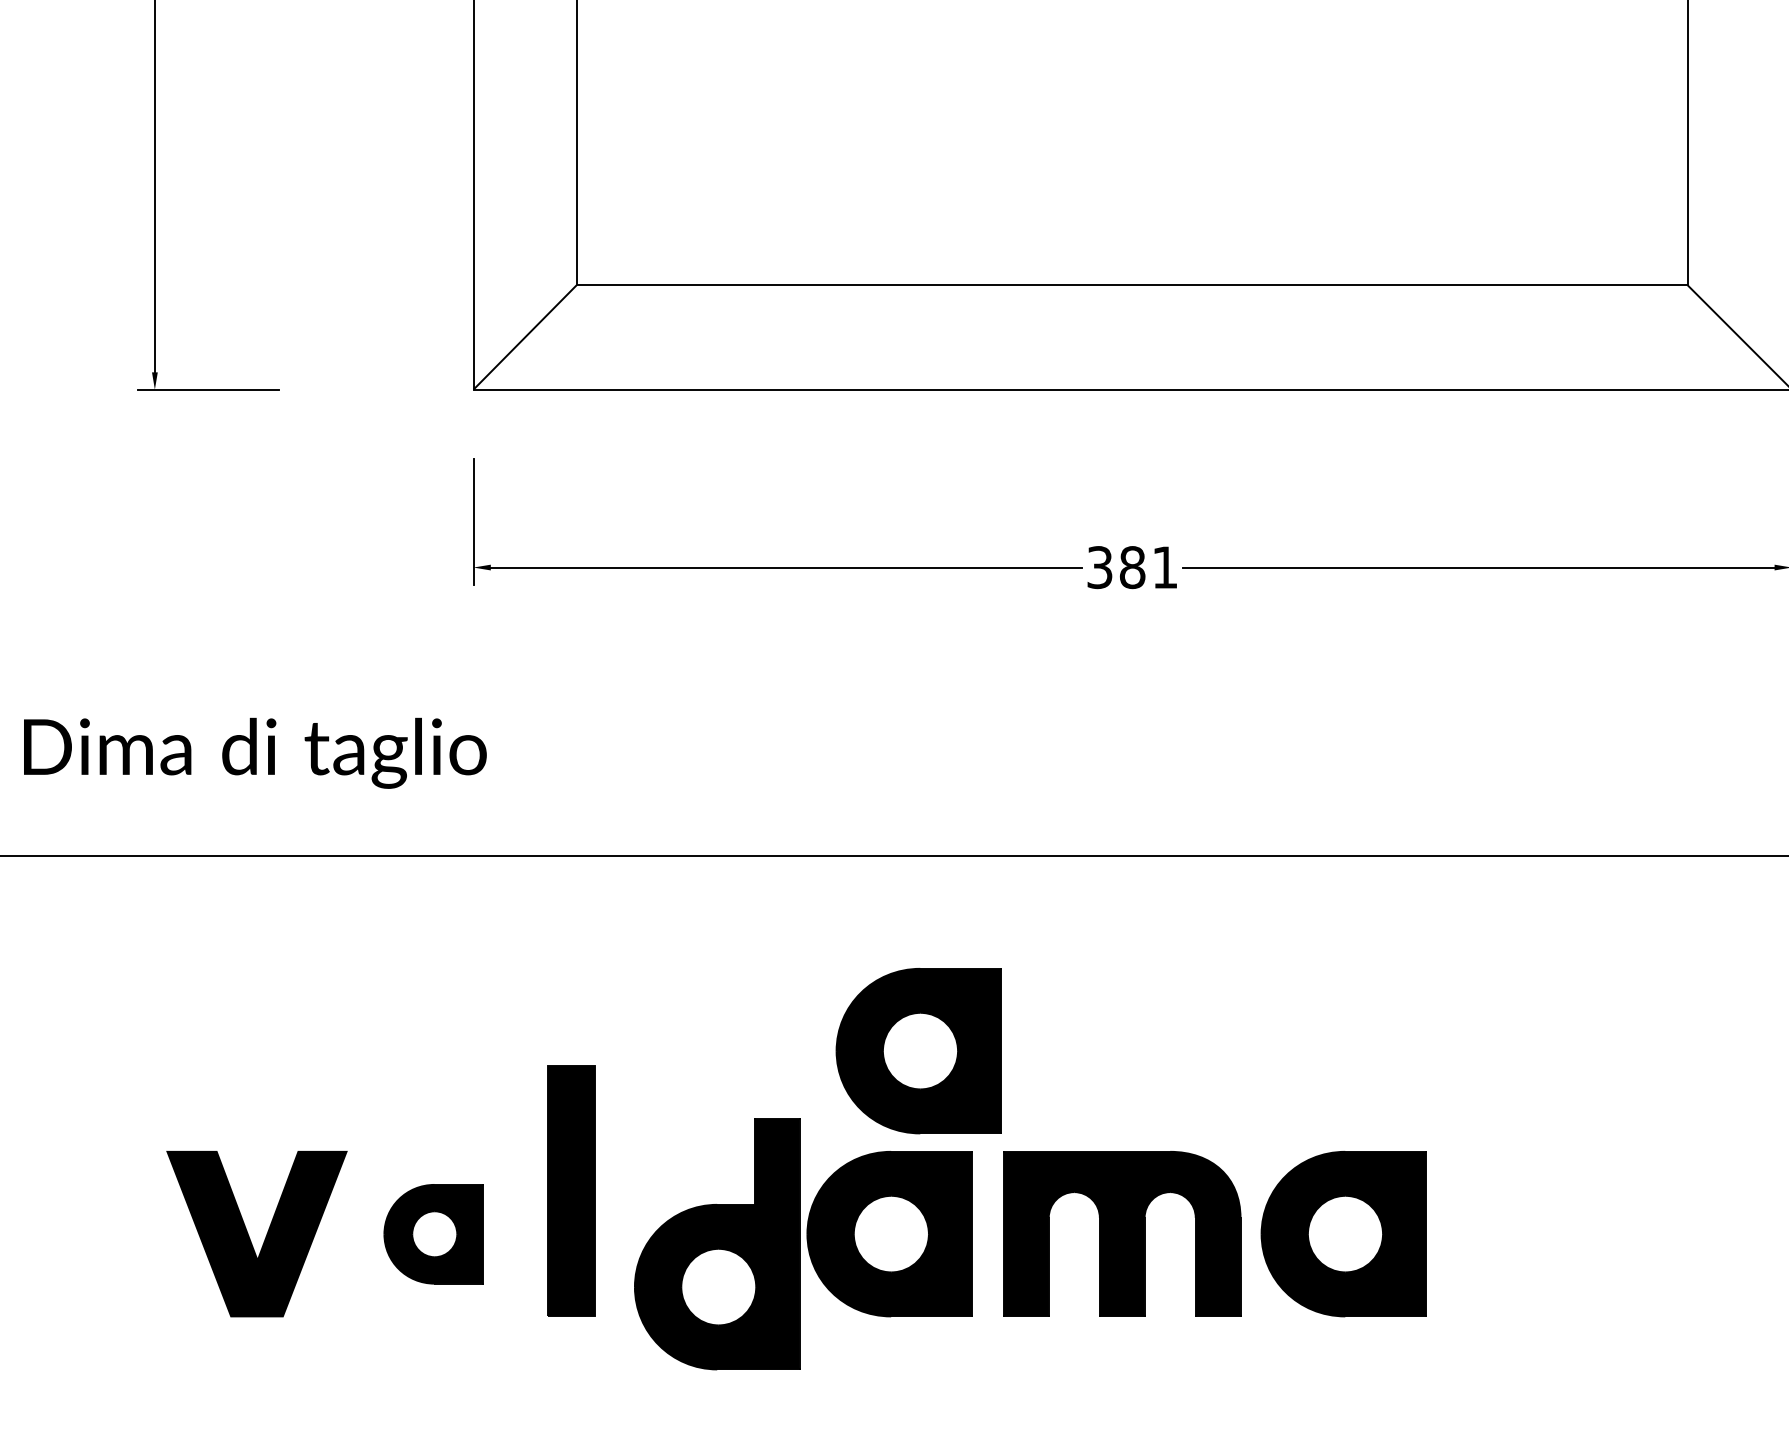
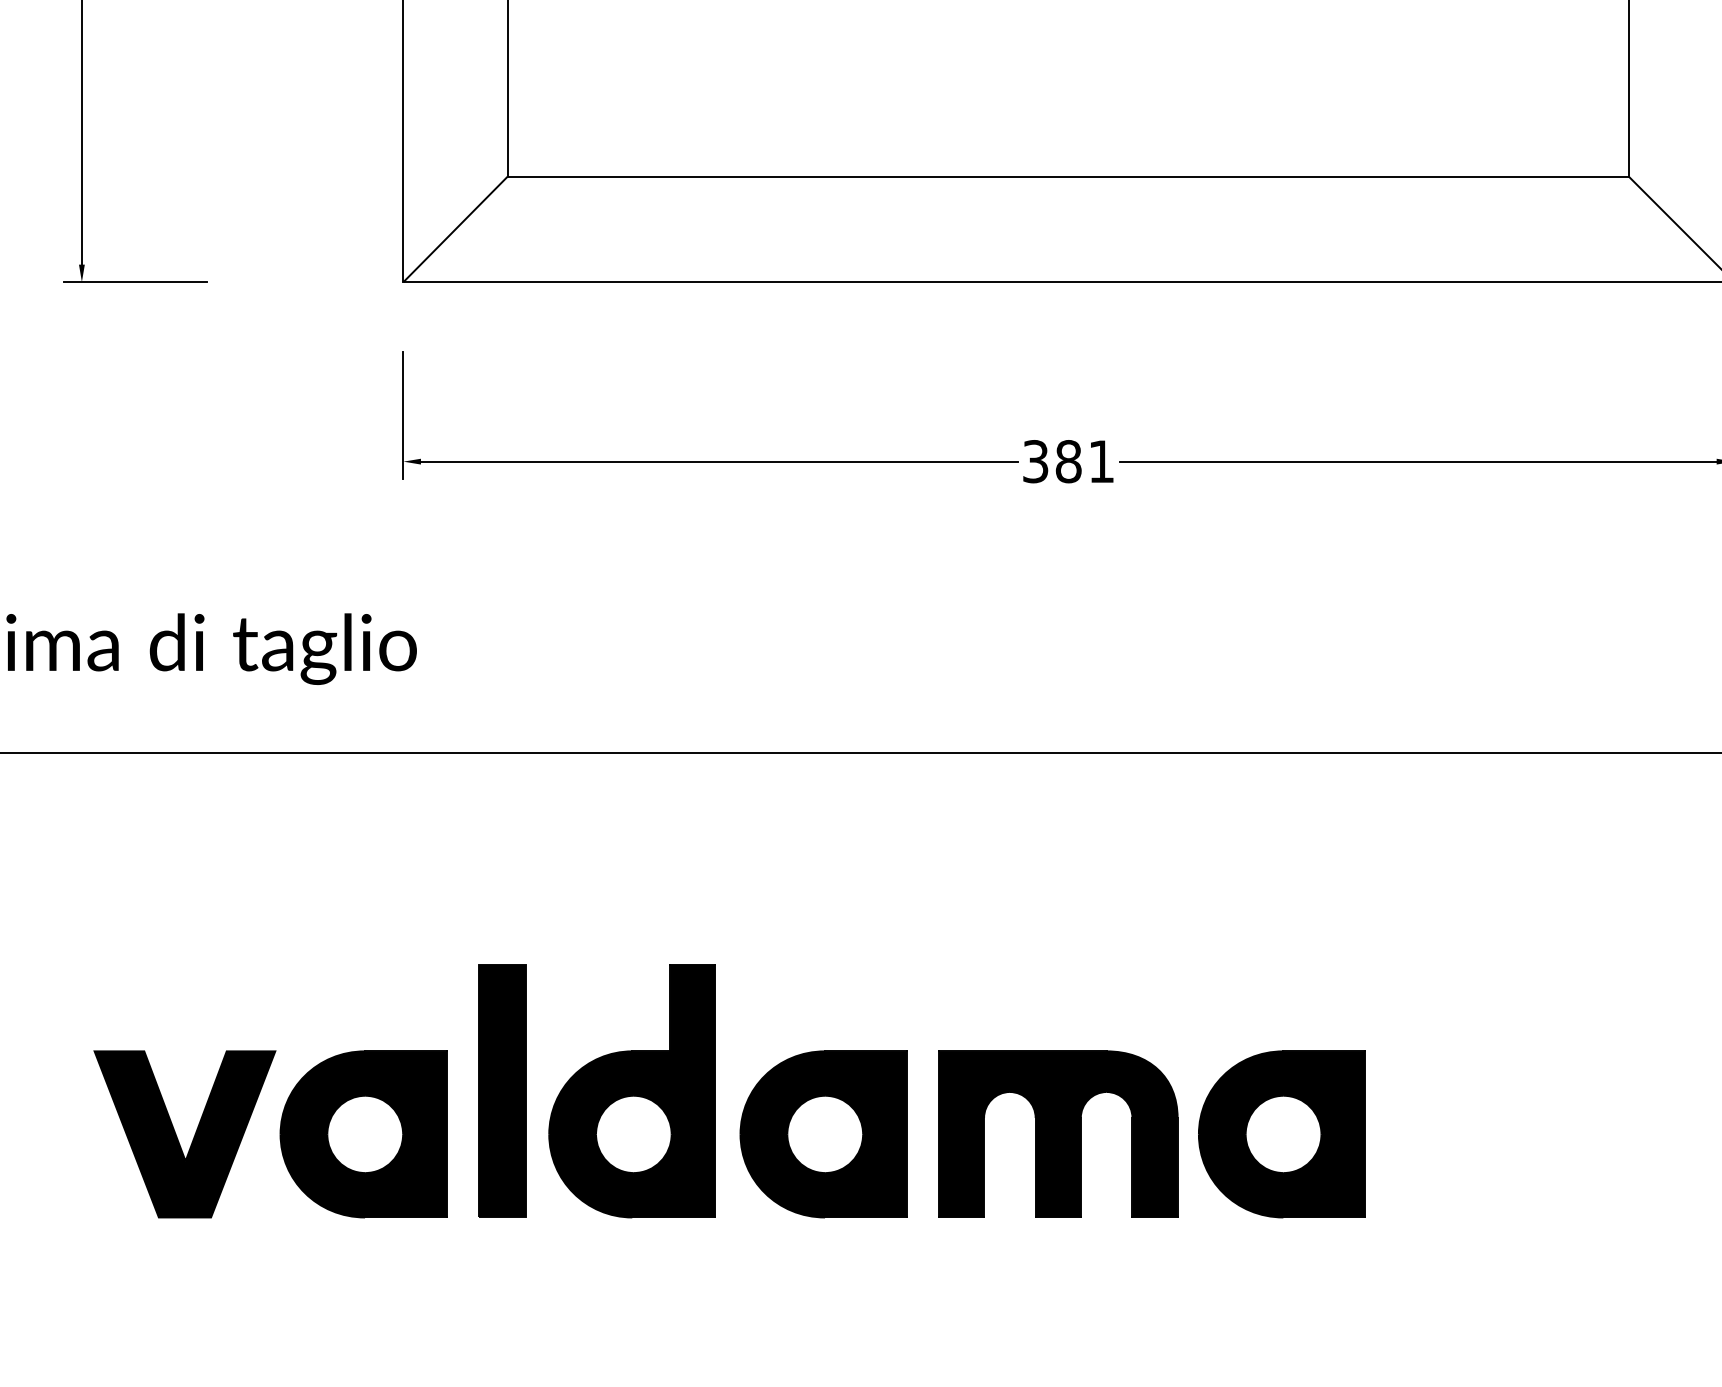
part: (918, 1051) -> (852, 950), removed
part: (433, 1234) -> (363, 1134), size x1.67
part: (717, 1244) -> (632, 1091), moved

